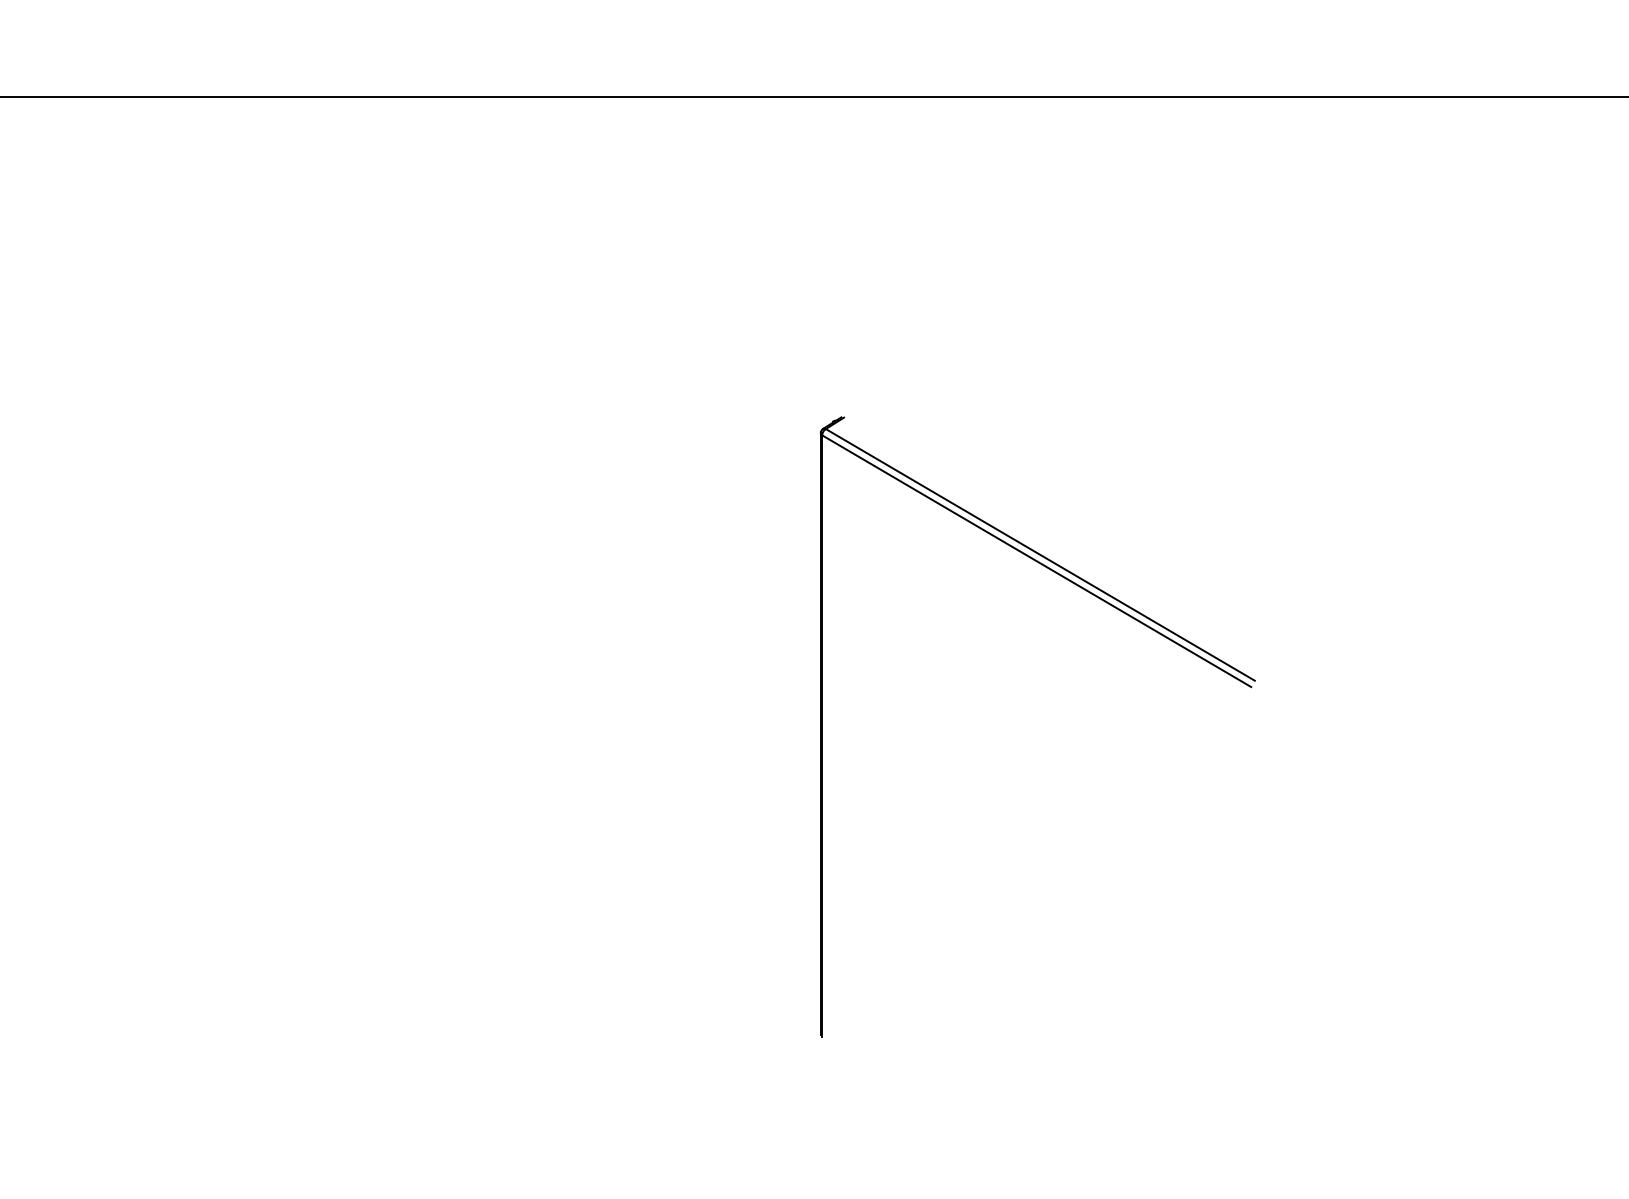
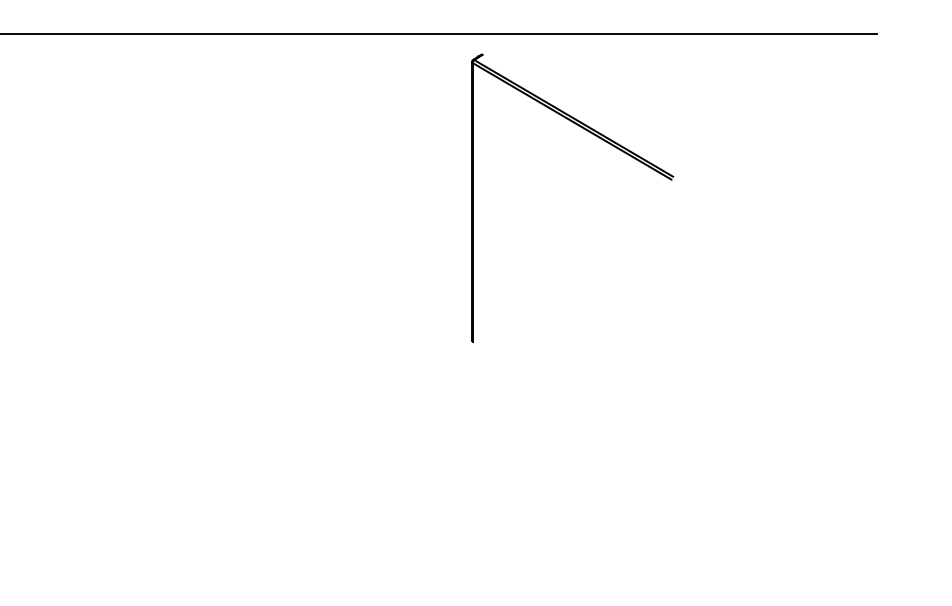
part: (1113, 609) -> (607, 143), moved

